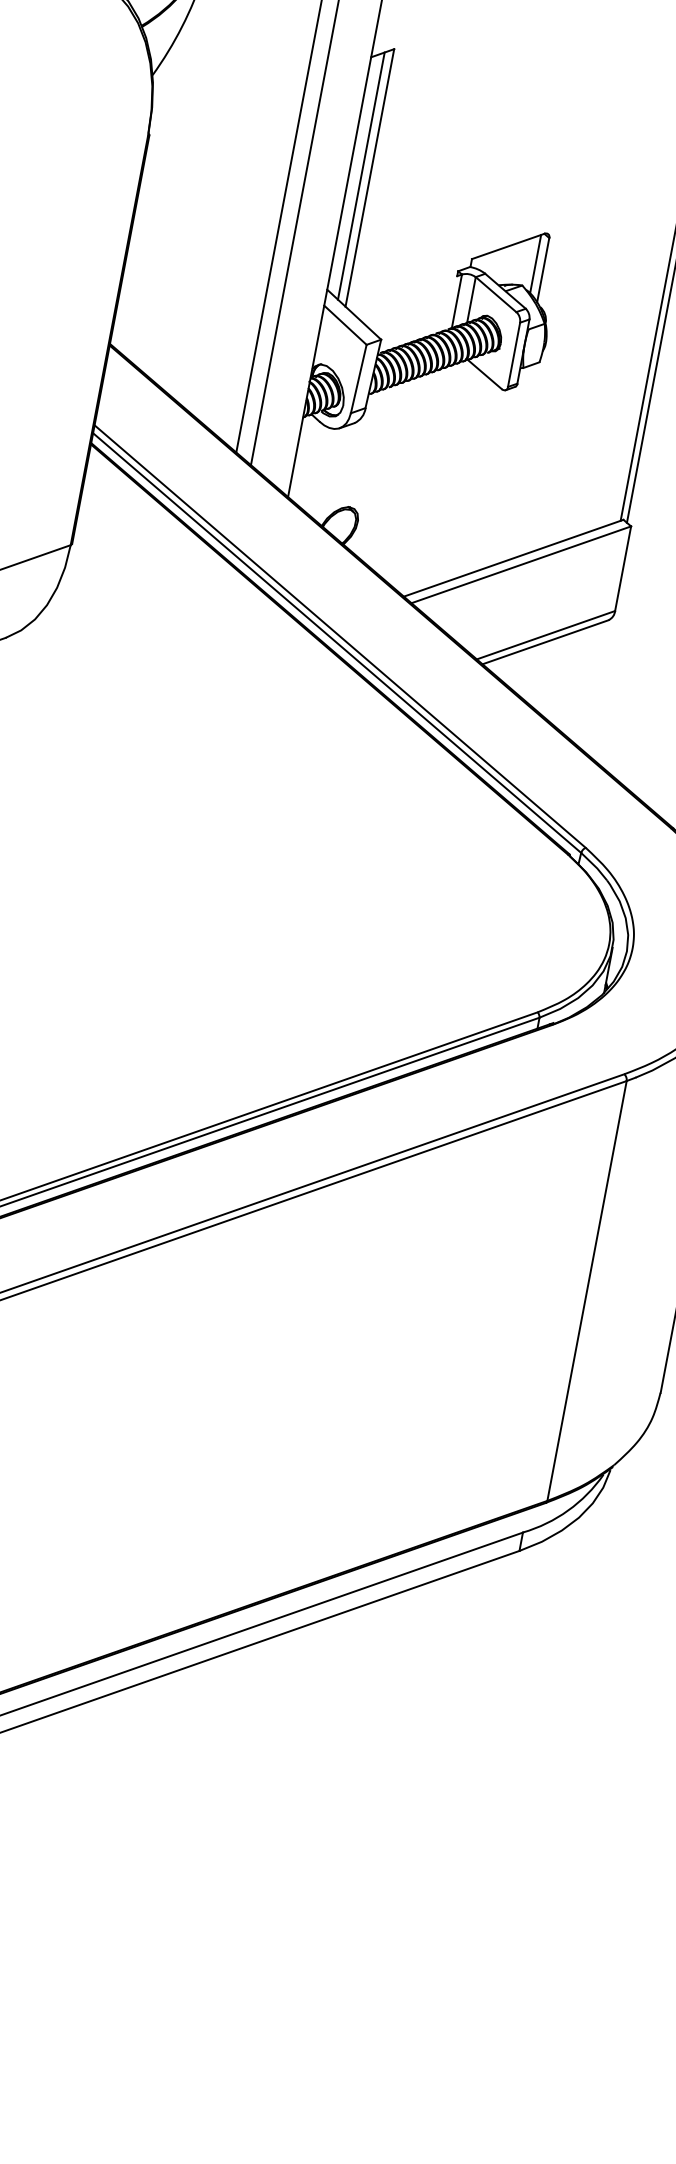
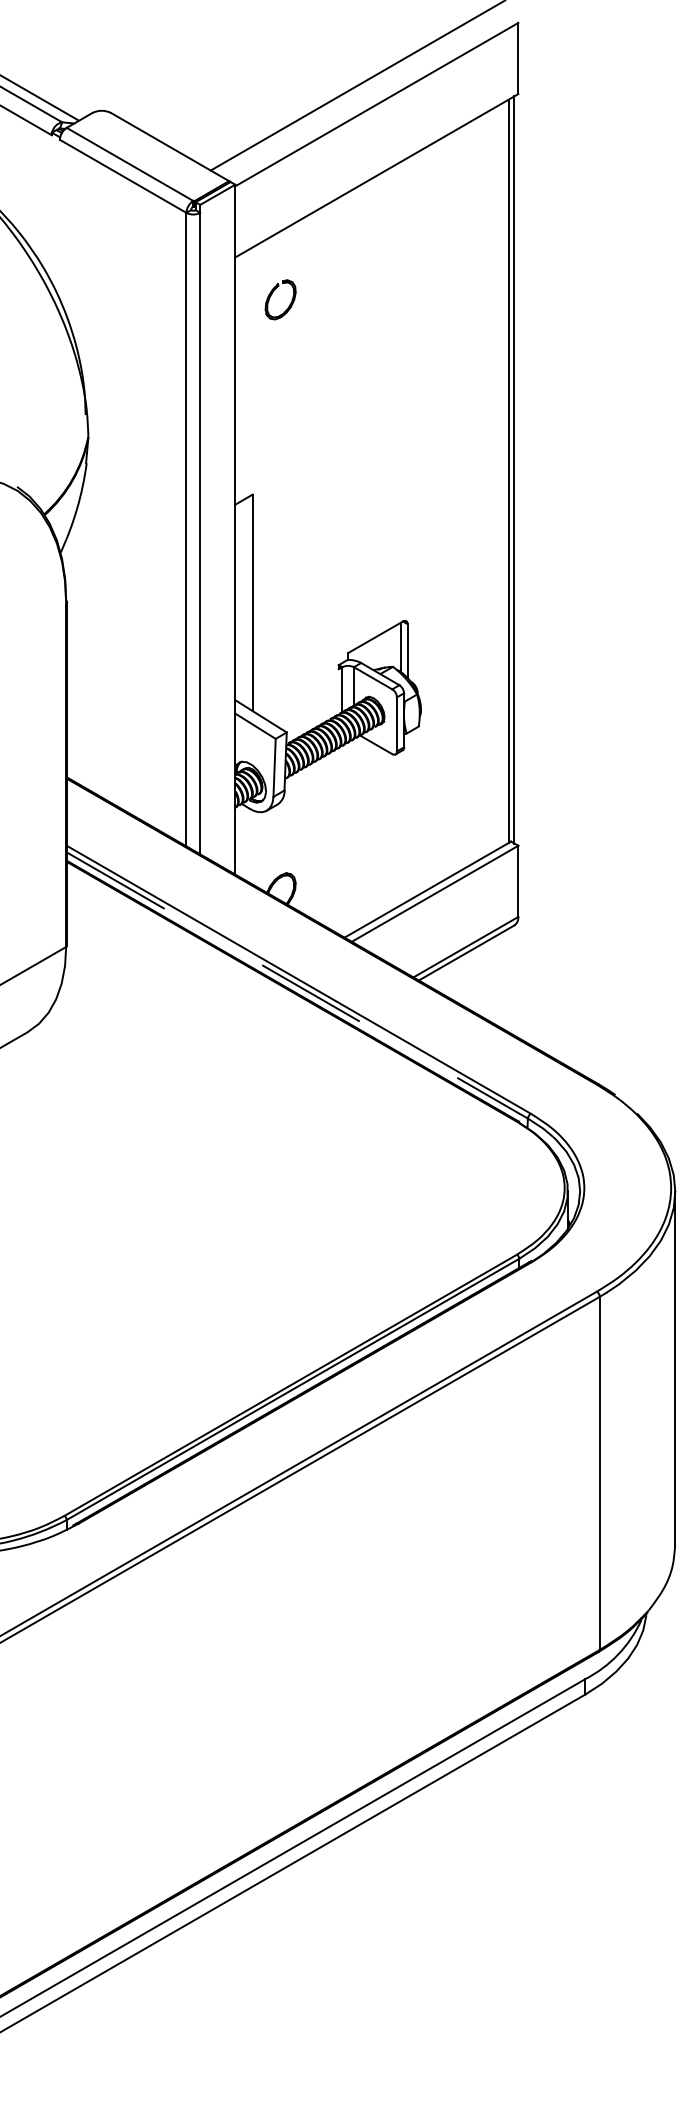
line: (361, 175) -> (245, 602), removed
line: (337, 642) -> (297, 985), solid -> dashed

